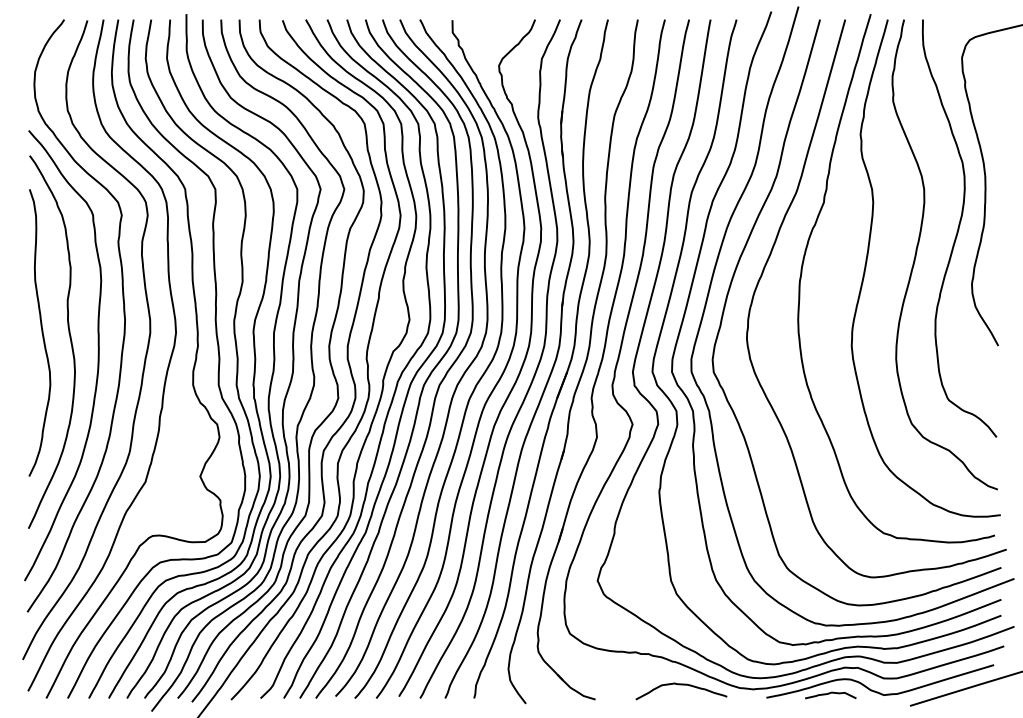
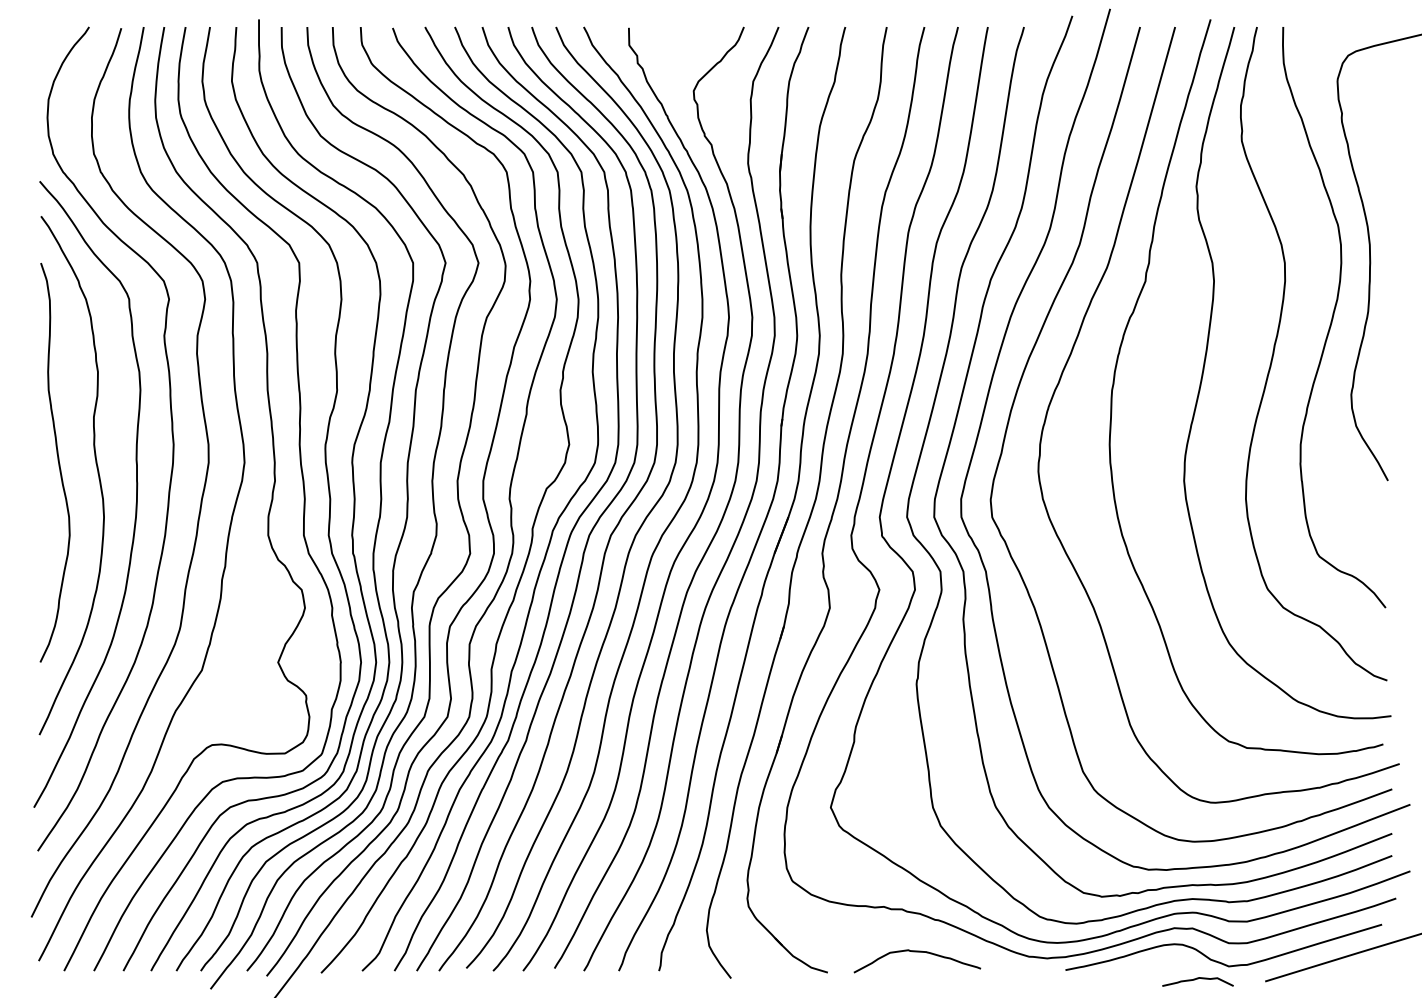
curve: (681, 685) -> (917, 952), moved
curve: (830, 693) -> (1197, 979), moved

